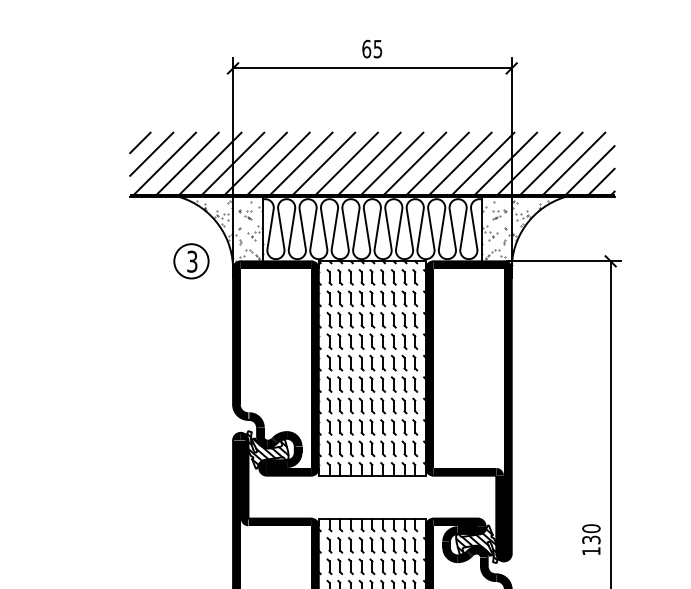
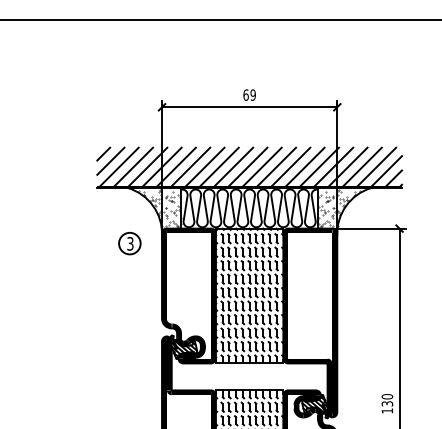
text: (376, 48) -> (252, 94), 65 -> 69
part: (190, 261) -> (129, 243), moved

